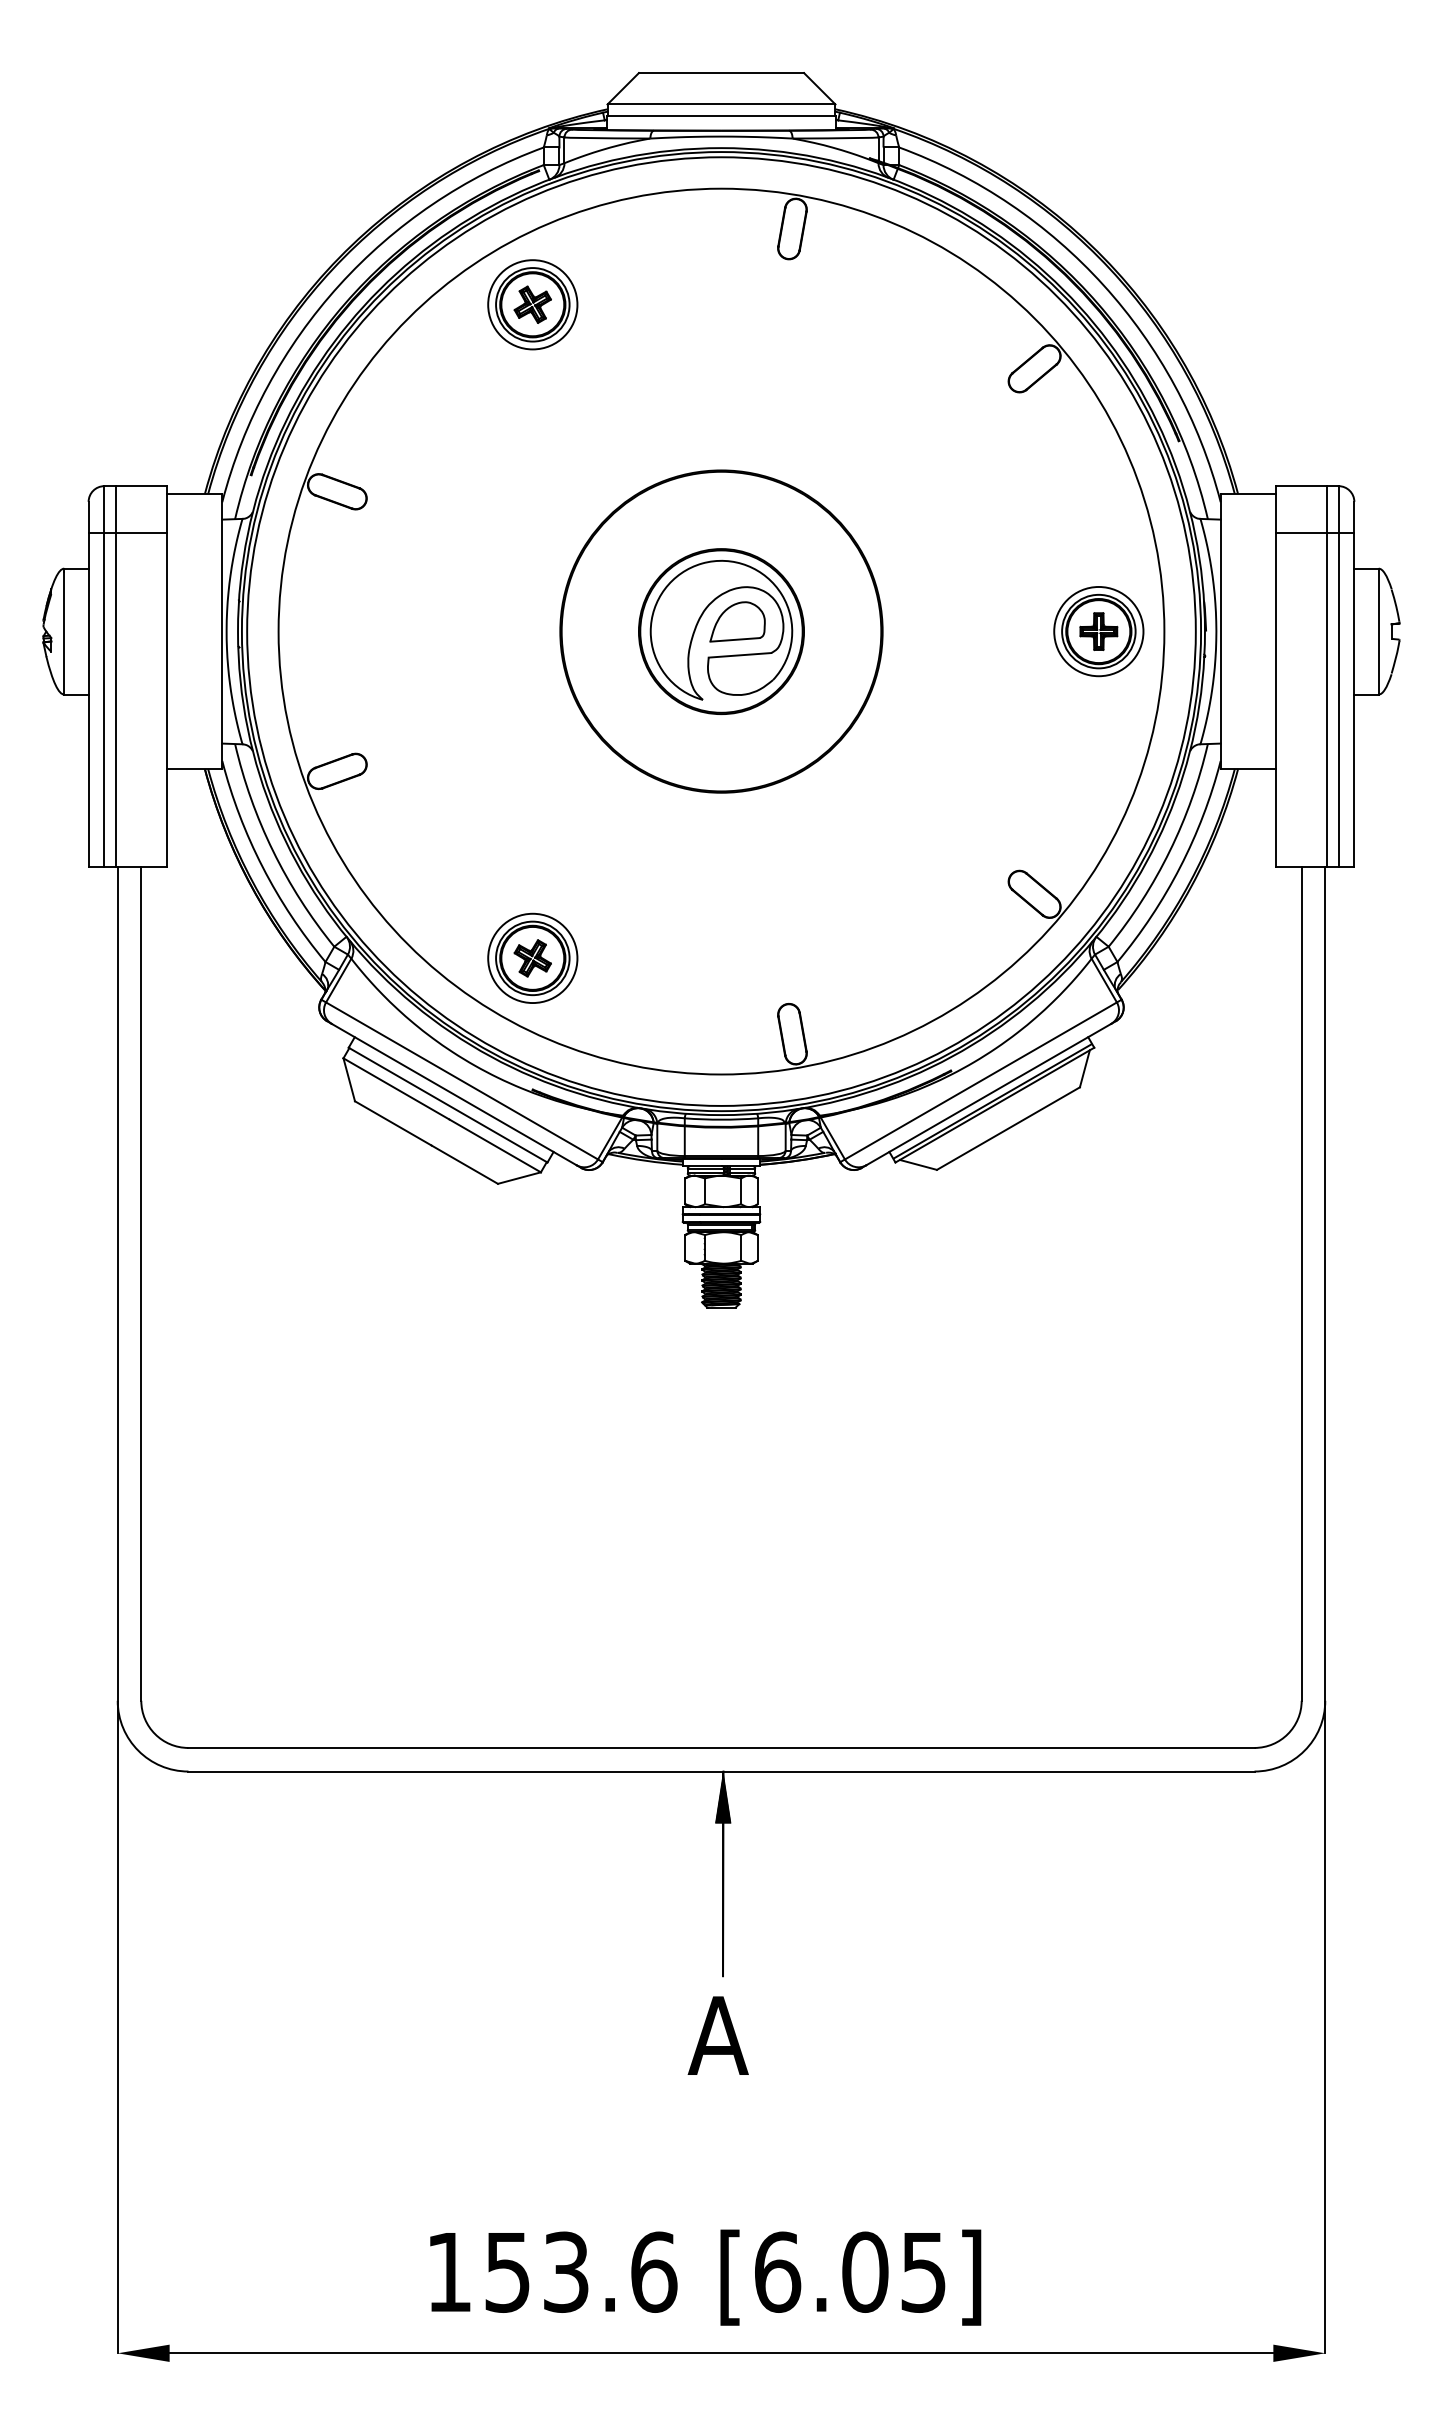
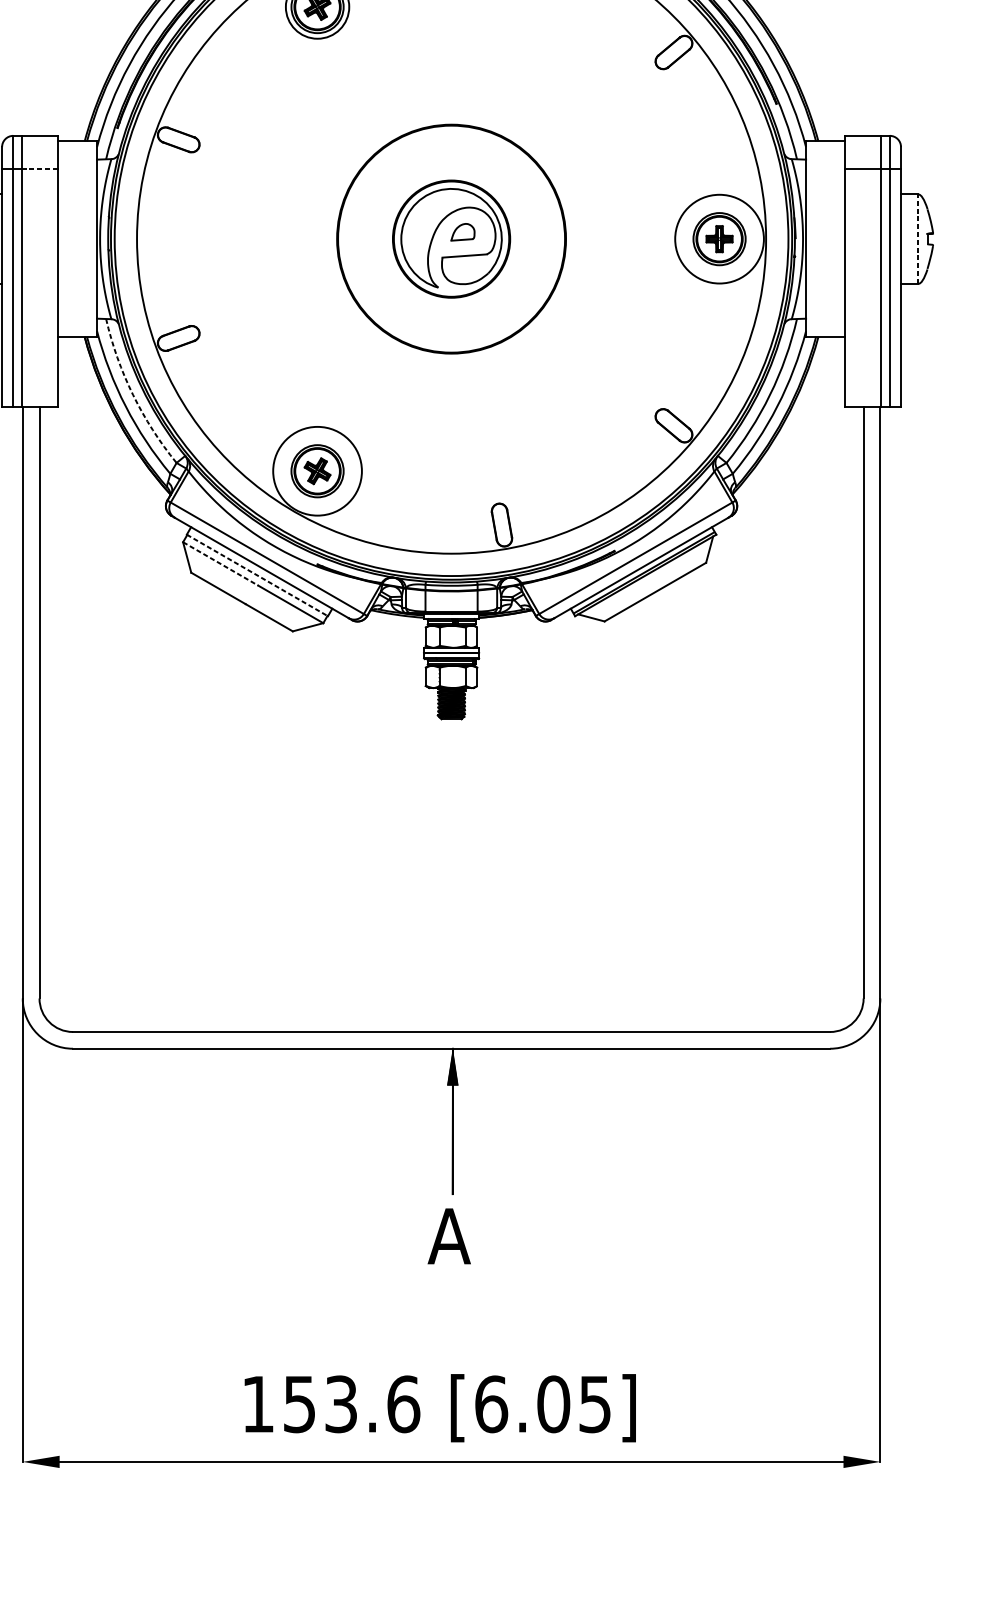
line: (141, 533) -> (39, 169), solid -> dashed
part: (737, 621) -> (462, 231), size x0.6
circle: (1098, 631) -> (719, 239), size x1.4
line: (1378, 631) -> (918, 239), solid -> dashed
arc: (273, 851) -> (133, 395), solid -> dashed
circle: (532, 958) -> (317, 471), size x1.4
line: (396, 1089) -> (220, 564), solid -> dashed
line: (448, 1105) -> (257, 575), solid -> dashed

